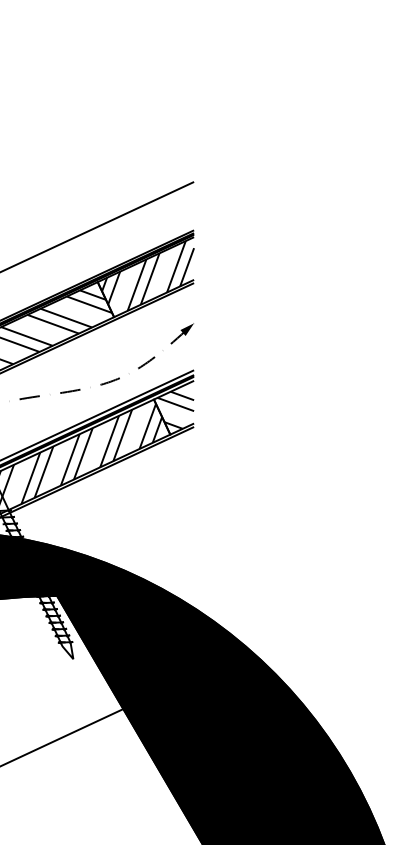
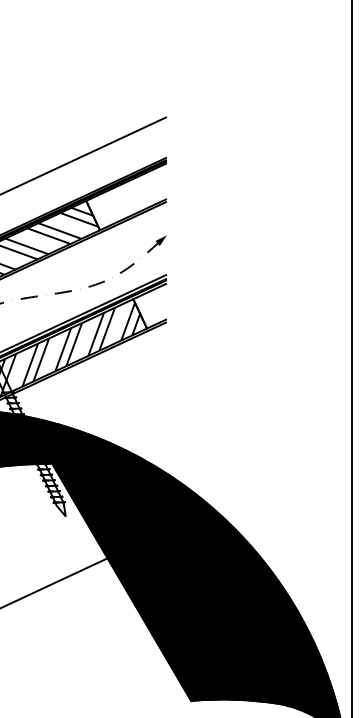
hatch: (147, 275) -> (127, 195), removed
hatch: (175, 409) -> (151, 307), removed

